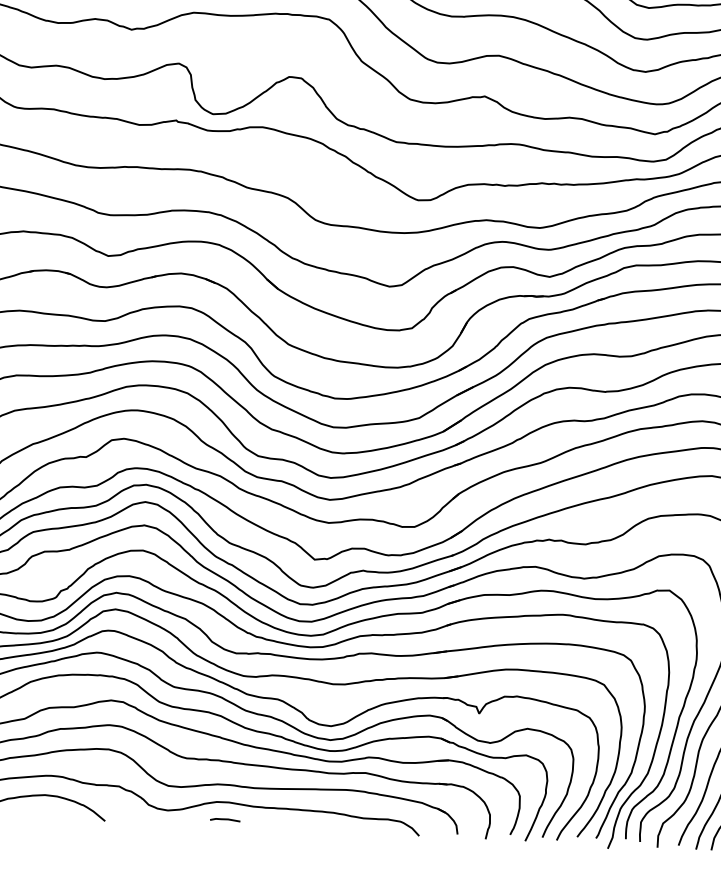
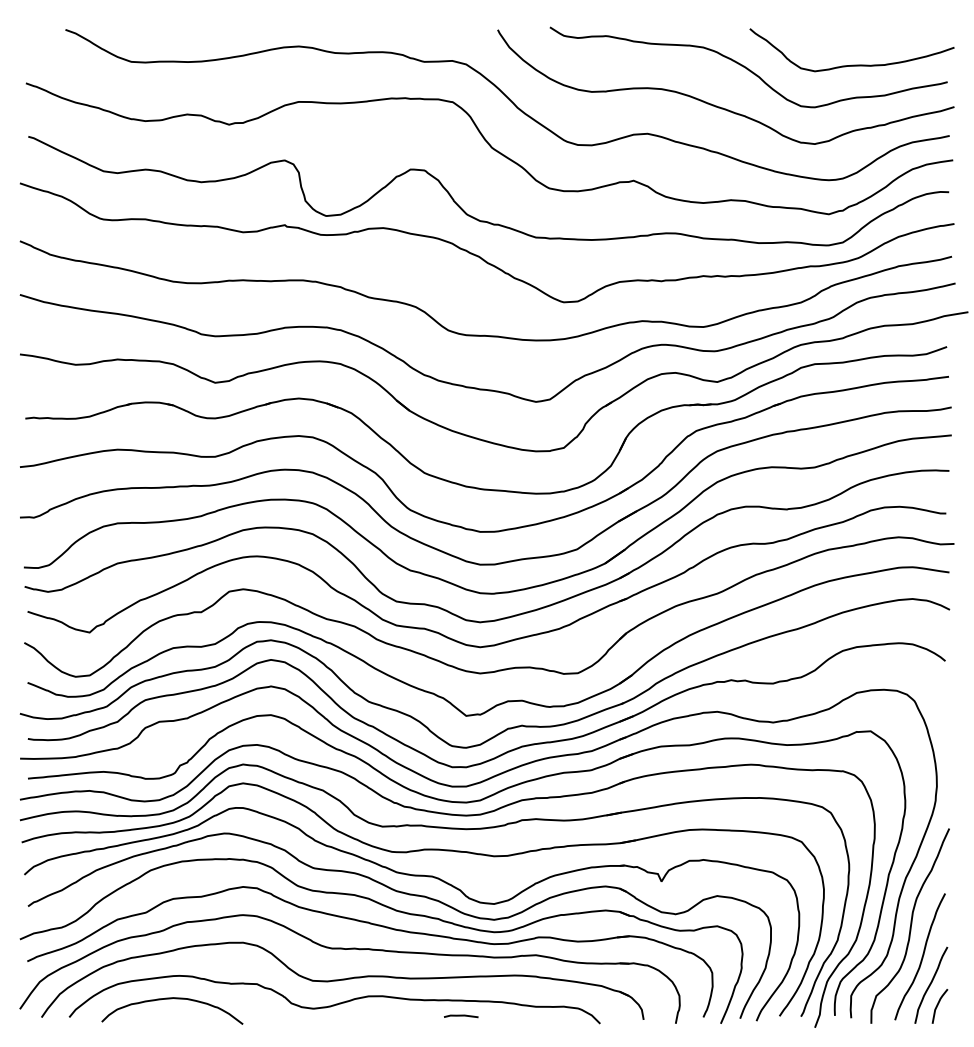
line: (225, 820) -> (461, 1016), moved

